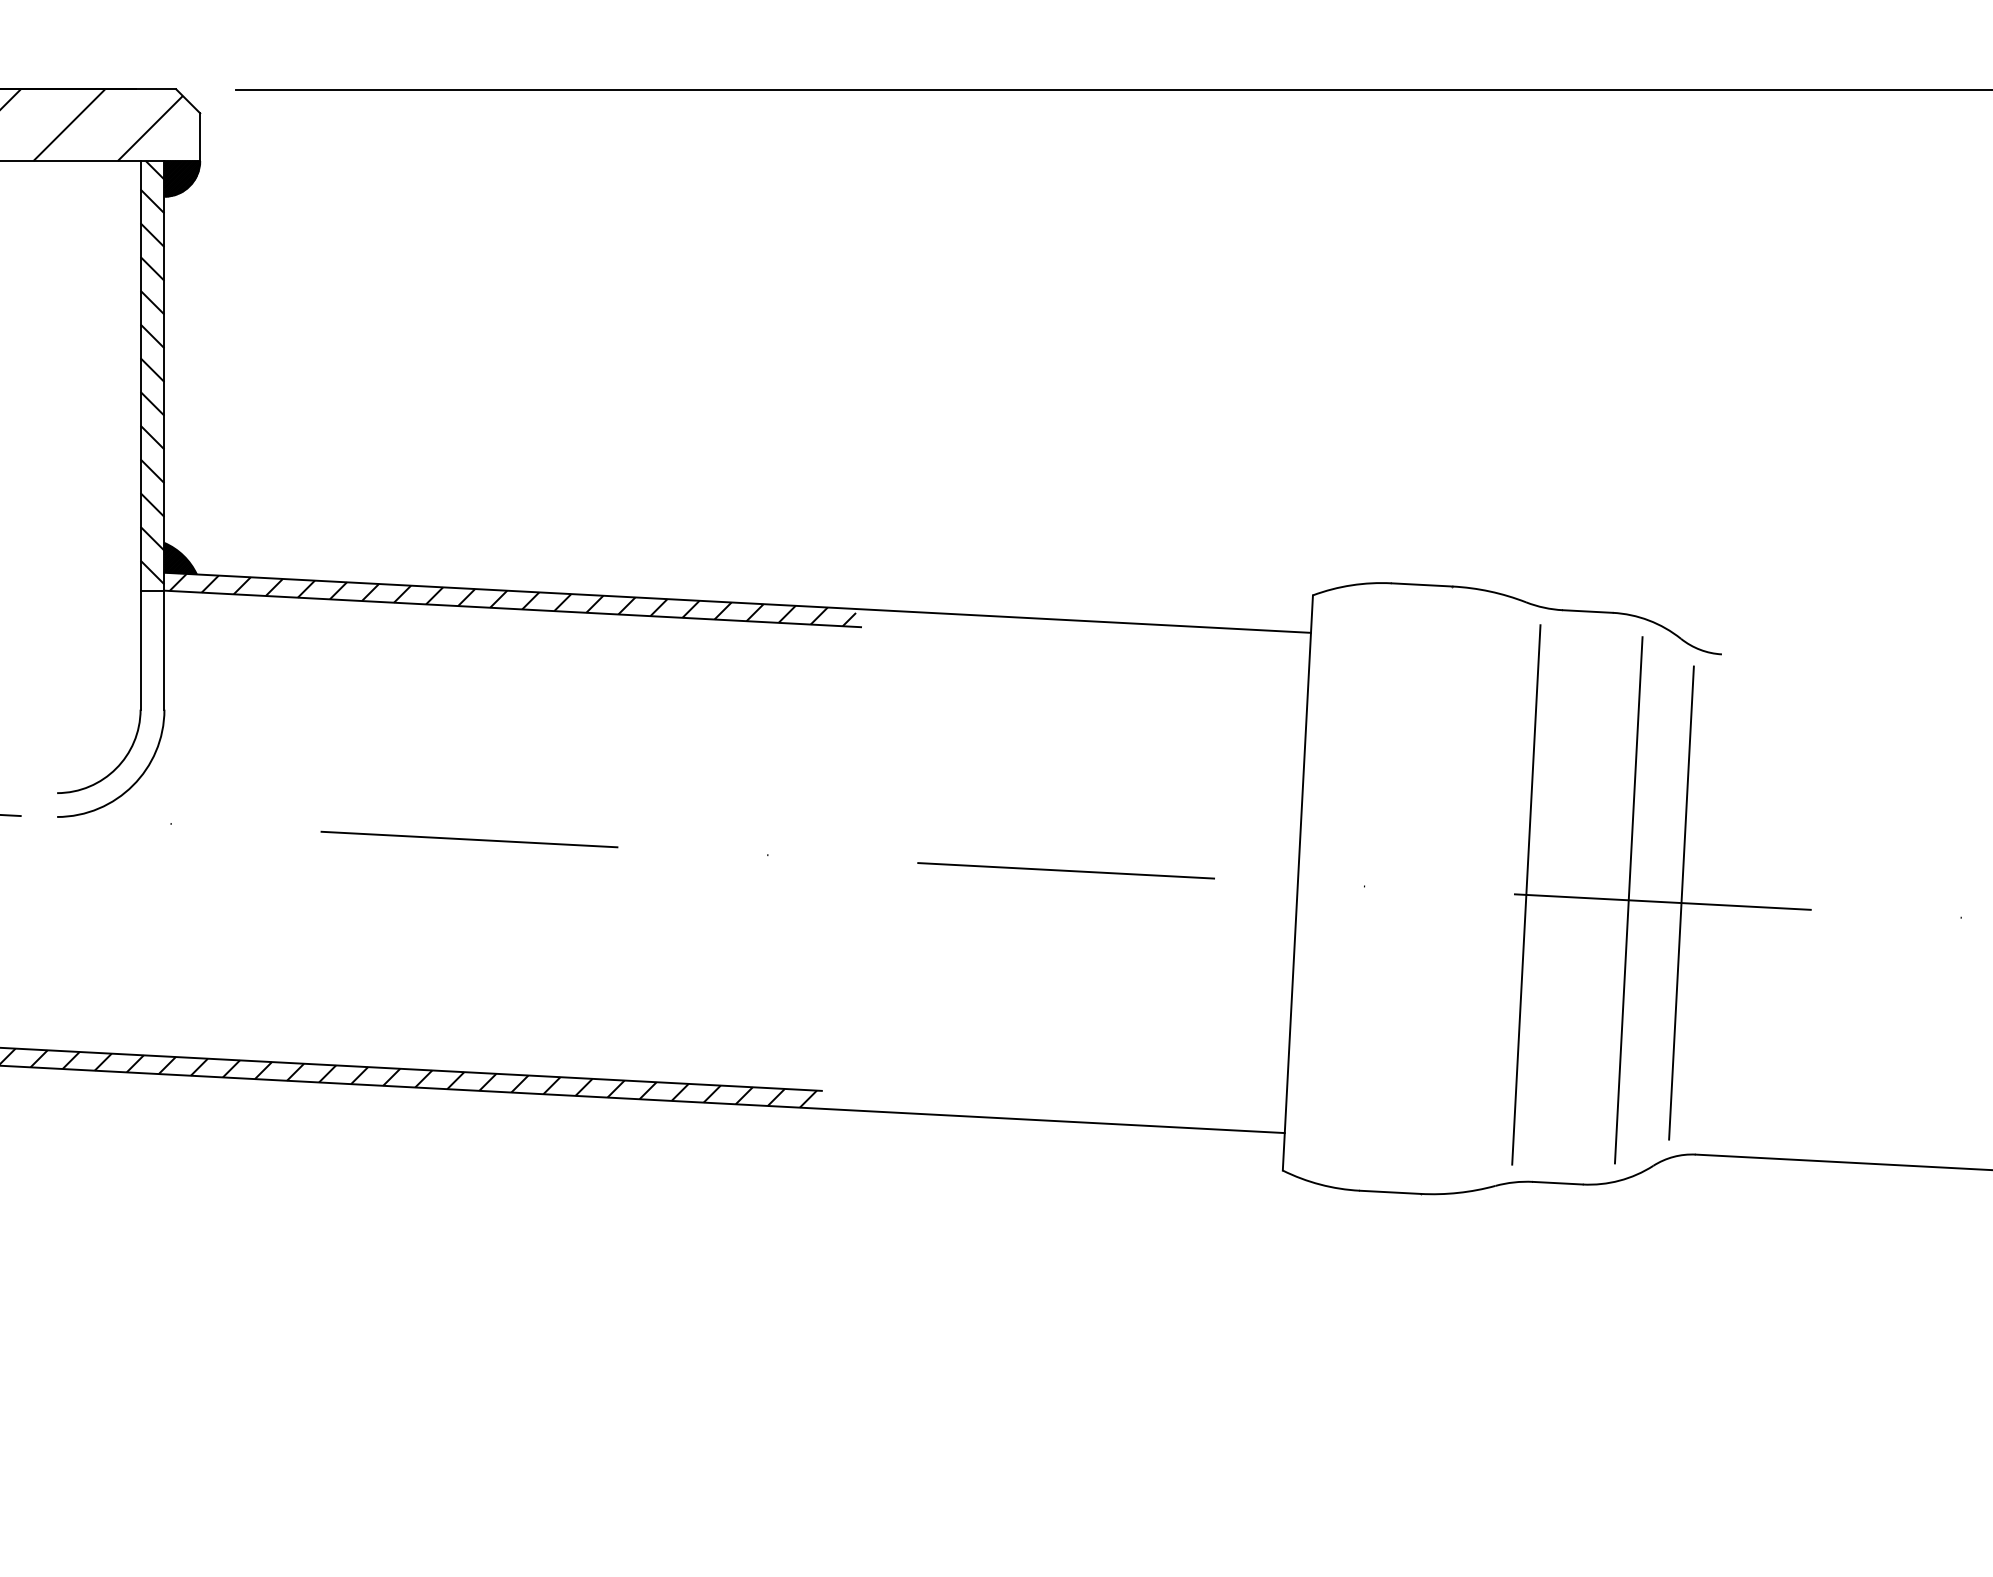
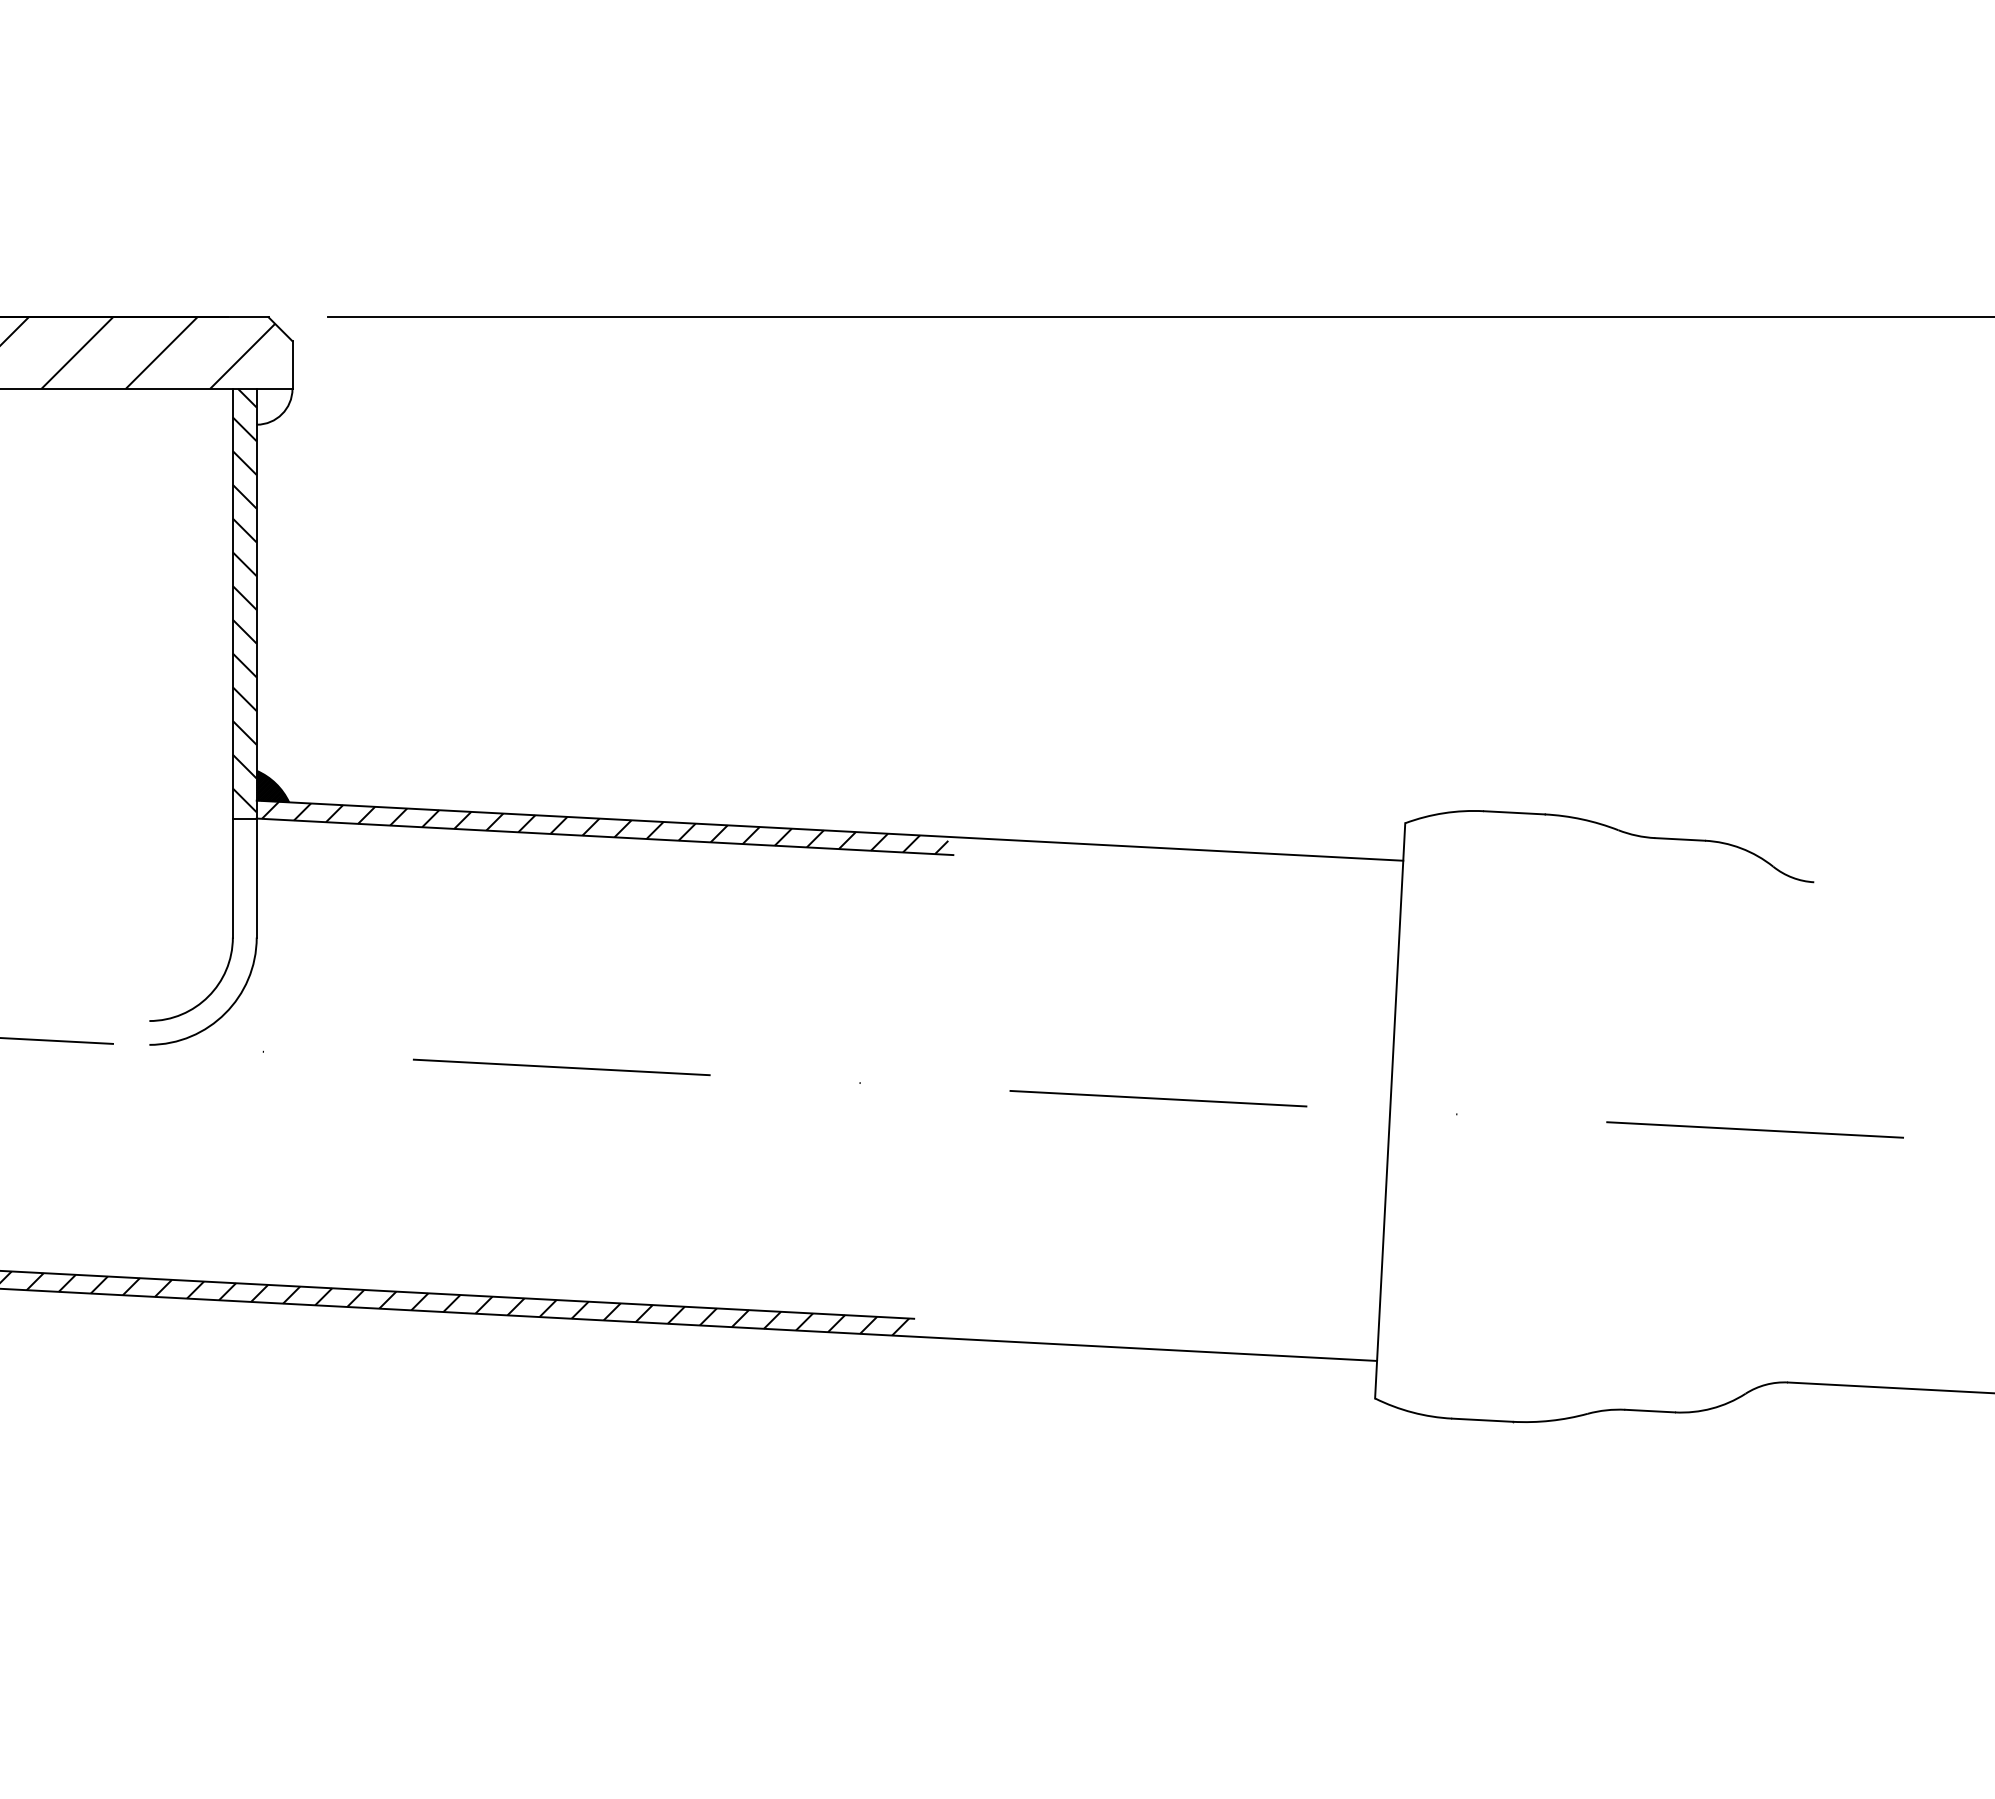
hatch: (182, 178) -> (274, 406), removed
line: (1526, 894) -> (1618, 1122), removed
line: (1628, 900) -> (1720, 1128), removed
line: (1681, 902) -> (1773, 1130), removed

